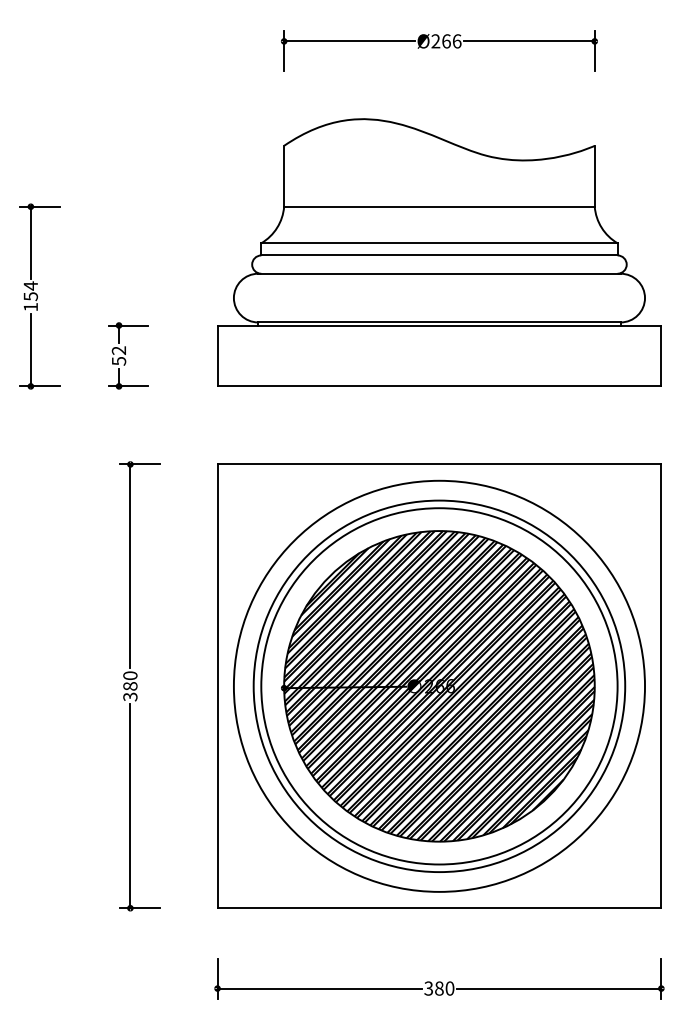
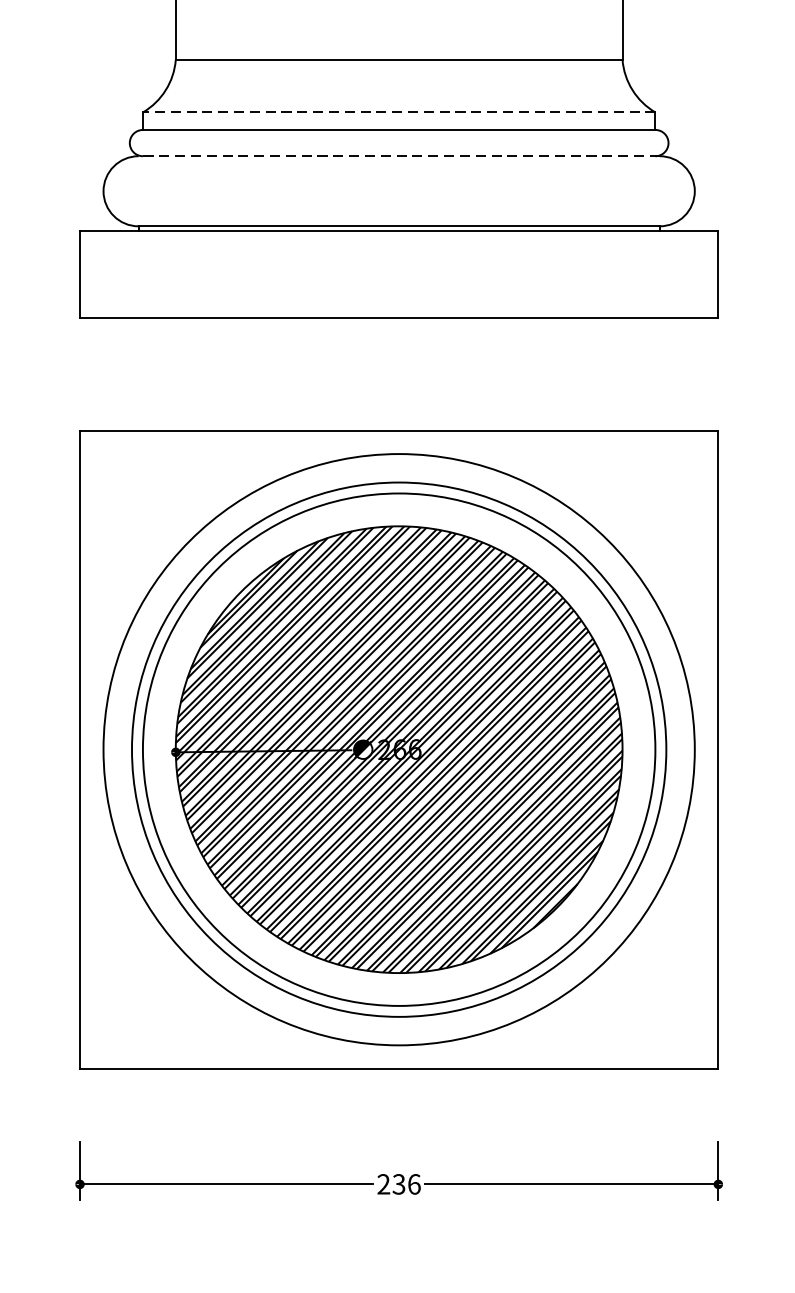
line: (438, 243) -> (397, 112), solid -> dashed
line: (438, 273) -> (397, 155), solid -> dashed
text: (439, 988) -> (399, 1184), 380 -> 236

